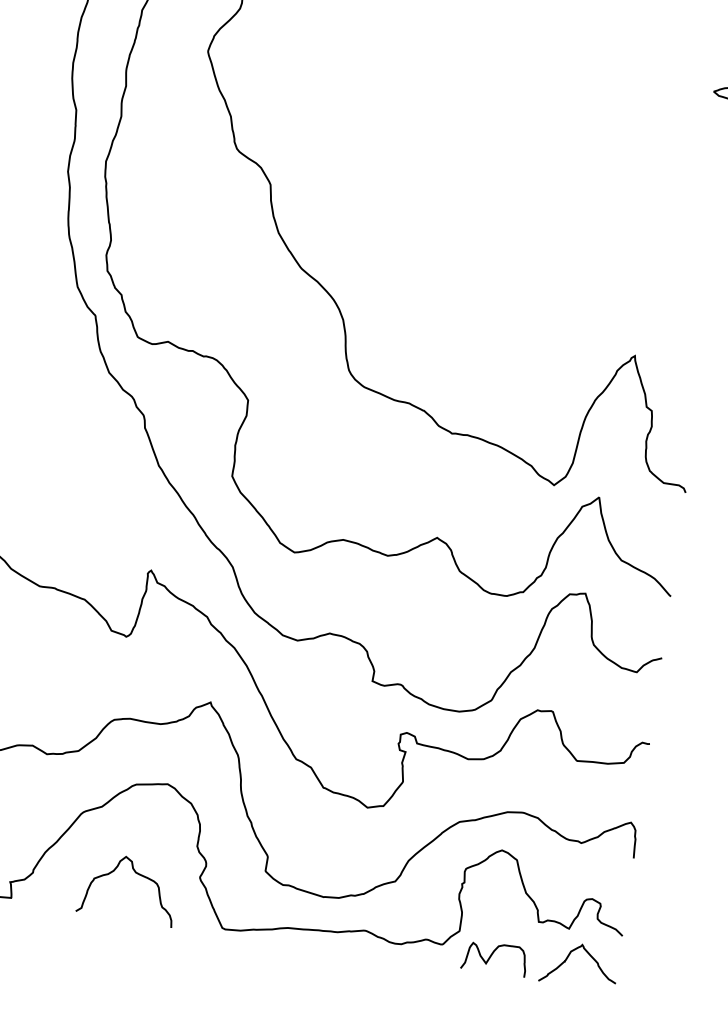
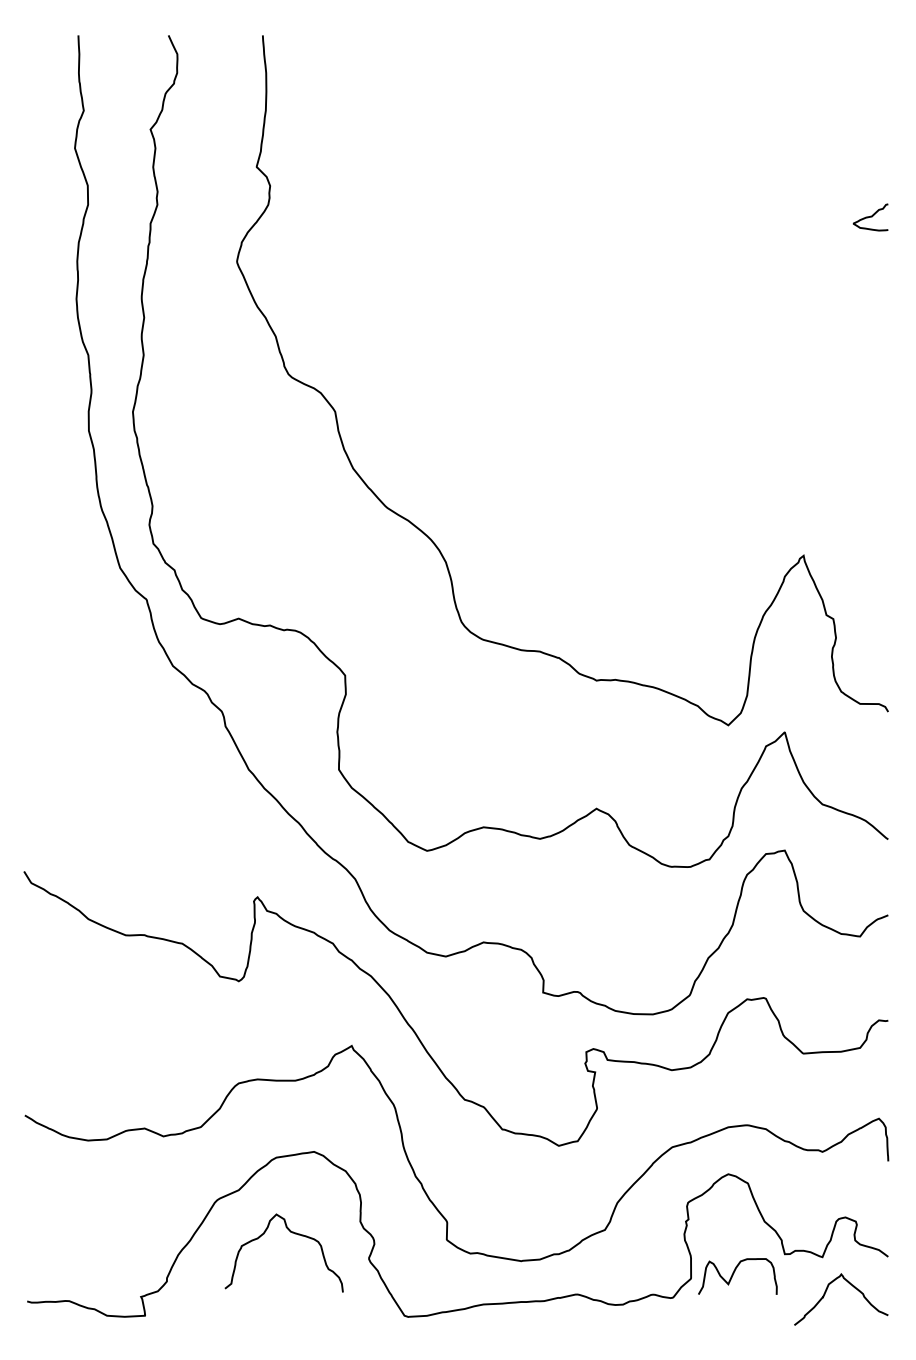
curve: (137, 874) -> (292, 1233), moved
curve: (491, 956) -> (733, 1275), moved

